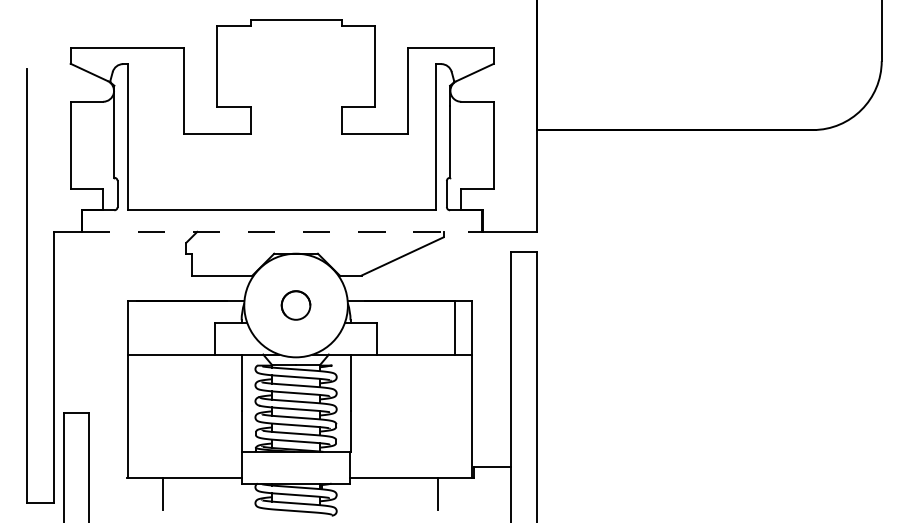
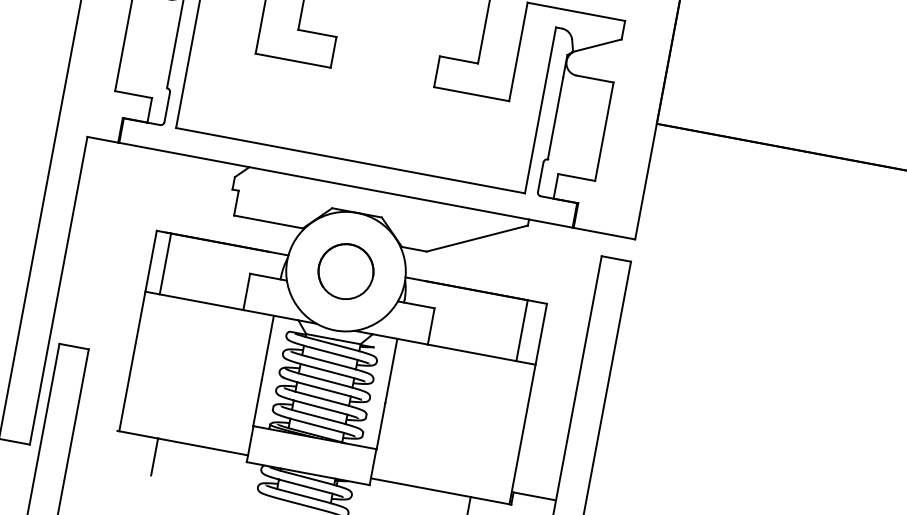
line: (282, 231) -> (346, 184), dashed -> solid
part: (295, 305) -> (345, 271), size x1.67
line: (141, 327) -> (166, 263), added

